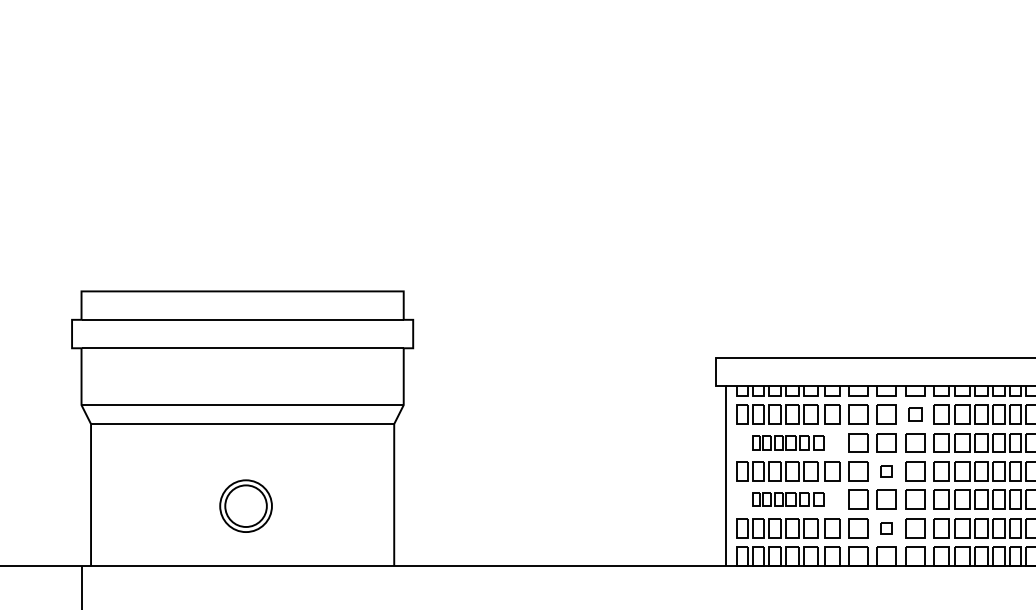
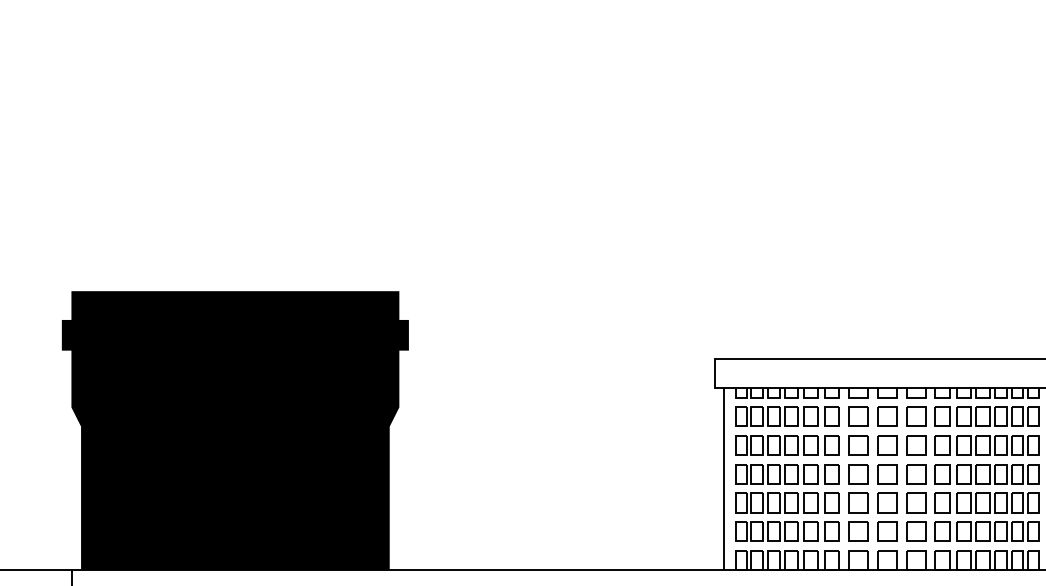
part: (915, 414) -> (916, 416), size x1.43
fill: (242, 428) -> (235, 430), added
part: (788, 442) -> (787, 445), size x1.43
part: (886, 471) -> (886, 474), size x1.67
part: (788, 499) -> (787, 502), size x1.43
part: (886, 528) -> (886, 532), size x1.67

